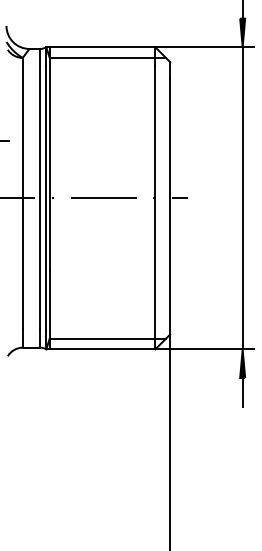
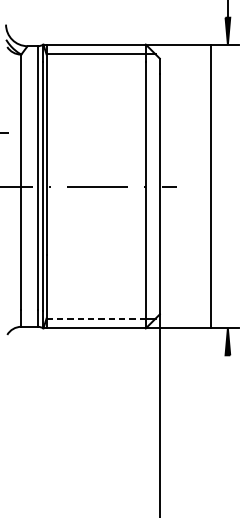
line: (242, 198) -> (210, 186), moved
line: (102, 339) -> (96, 319), solid -> dashed
line: (242, 392) -> (227, 368), removed

